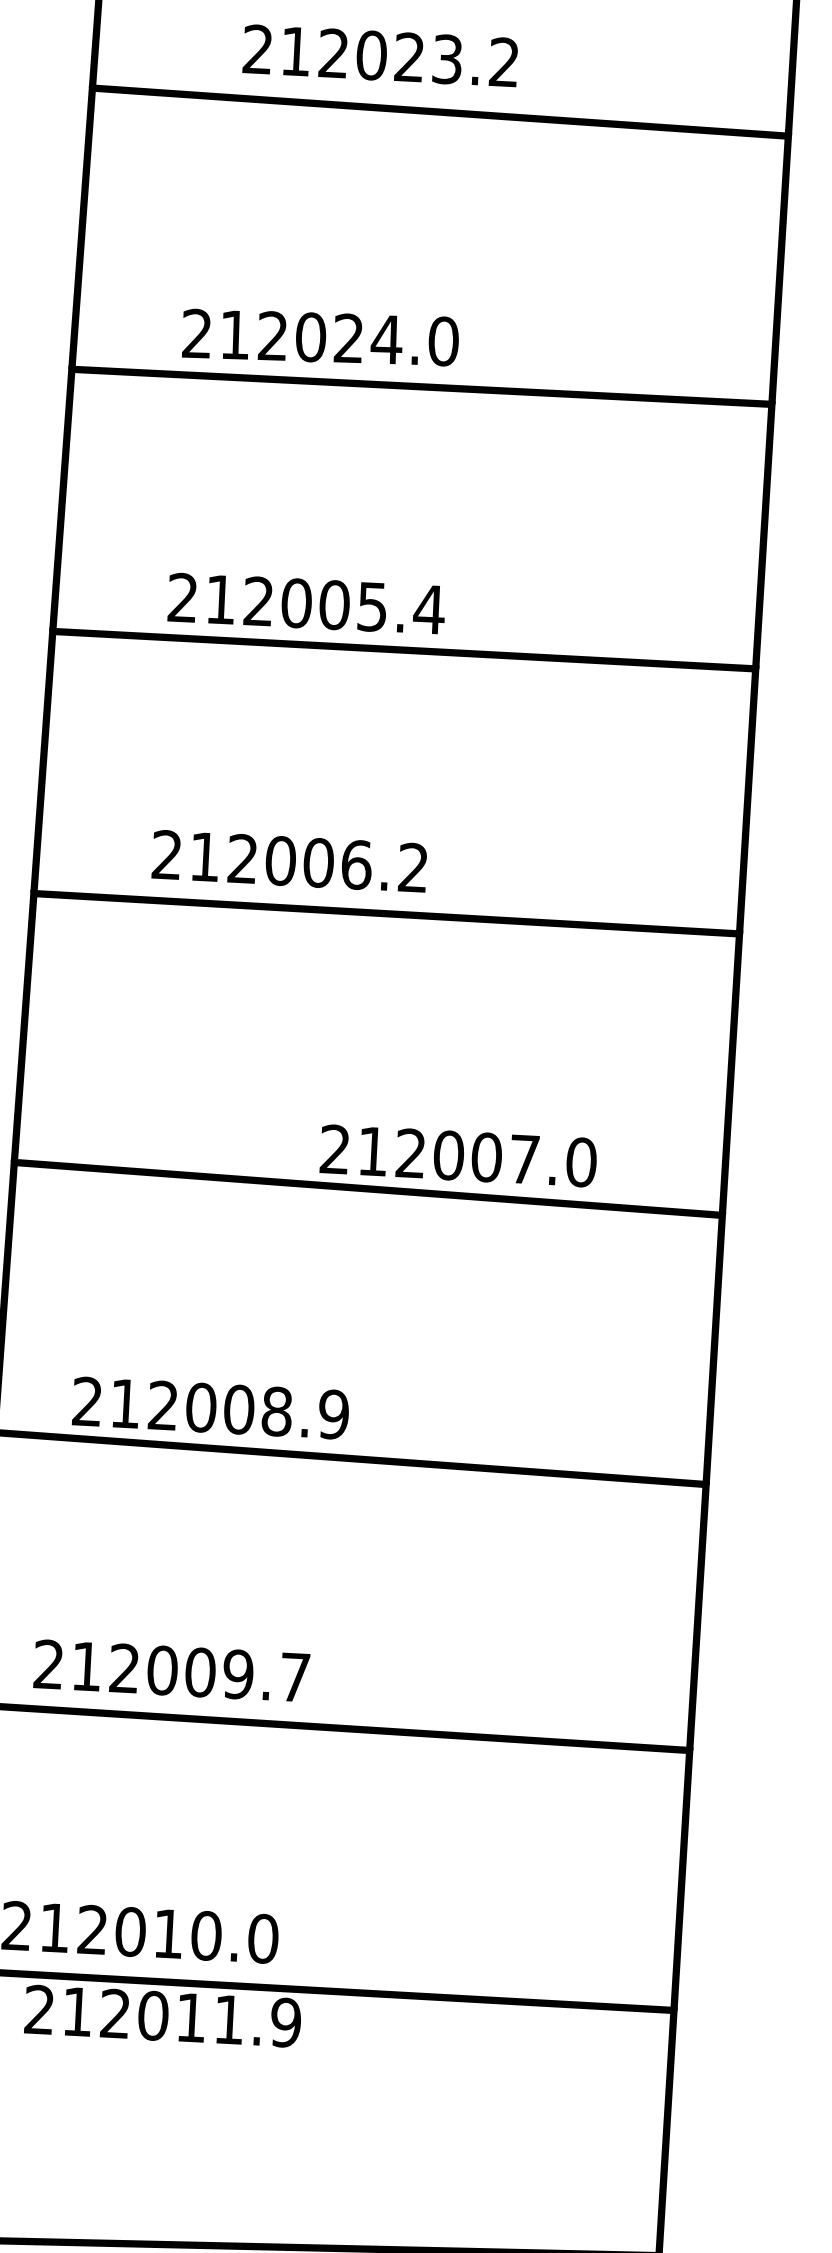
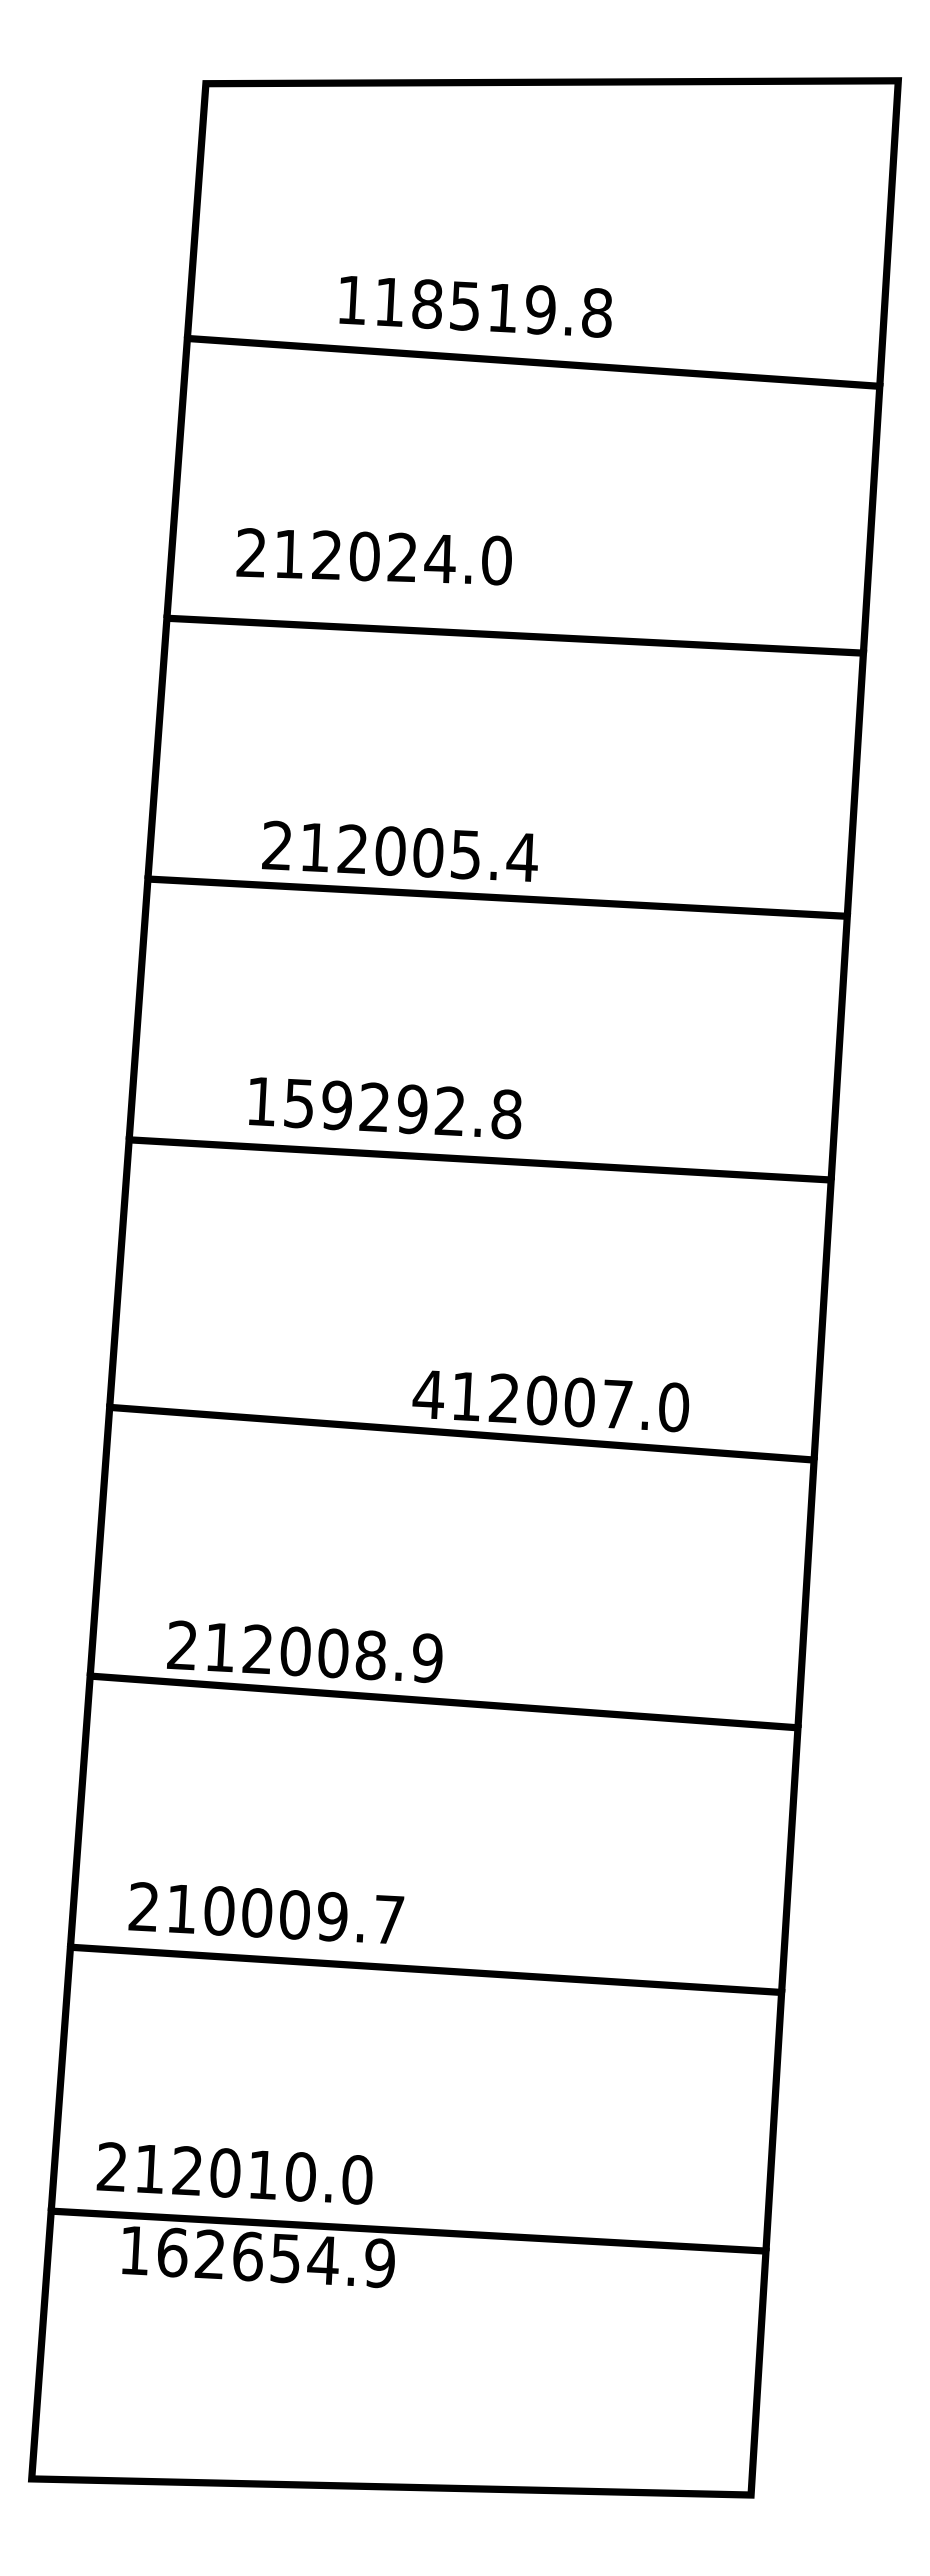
text: (380, 55) -> (473, 306), 212023.2 -> 118519.8
text: (319, 337) -> (373, 556), moved
text: (289, 861) -> (383, 1107), 212006.2 -> 159292.8
text: (334, 1149) -> (428, 1394), 212007.0 -> 412007.0
text: (123, 1668) -> (218, 1910), 212009.7 -> 210009.7
text: (133, 2013) -> (228, 2254), 212011.9 -> 162654.9

